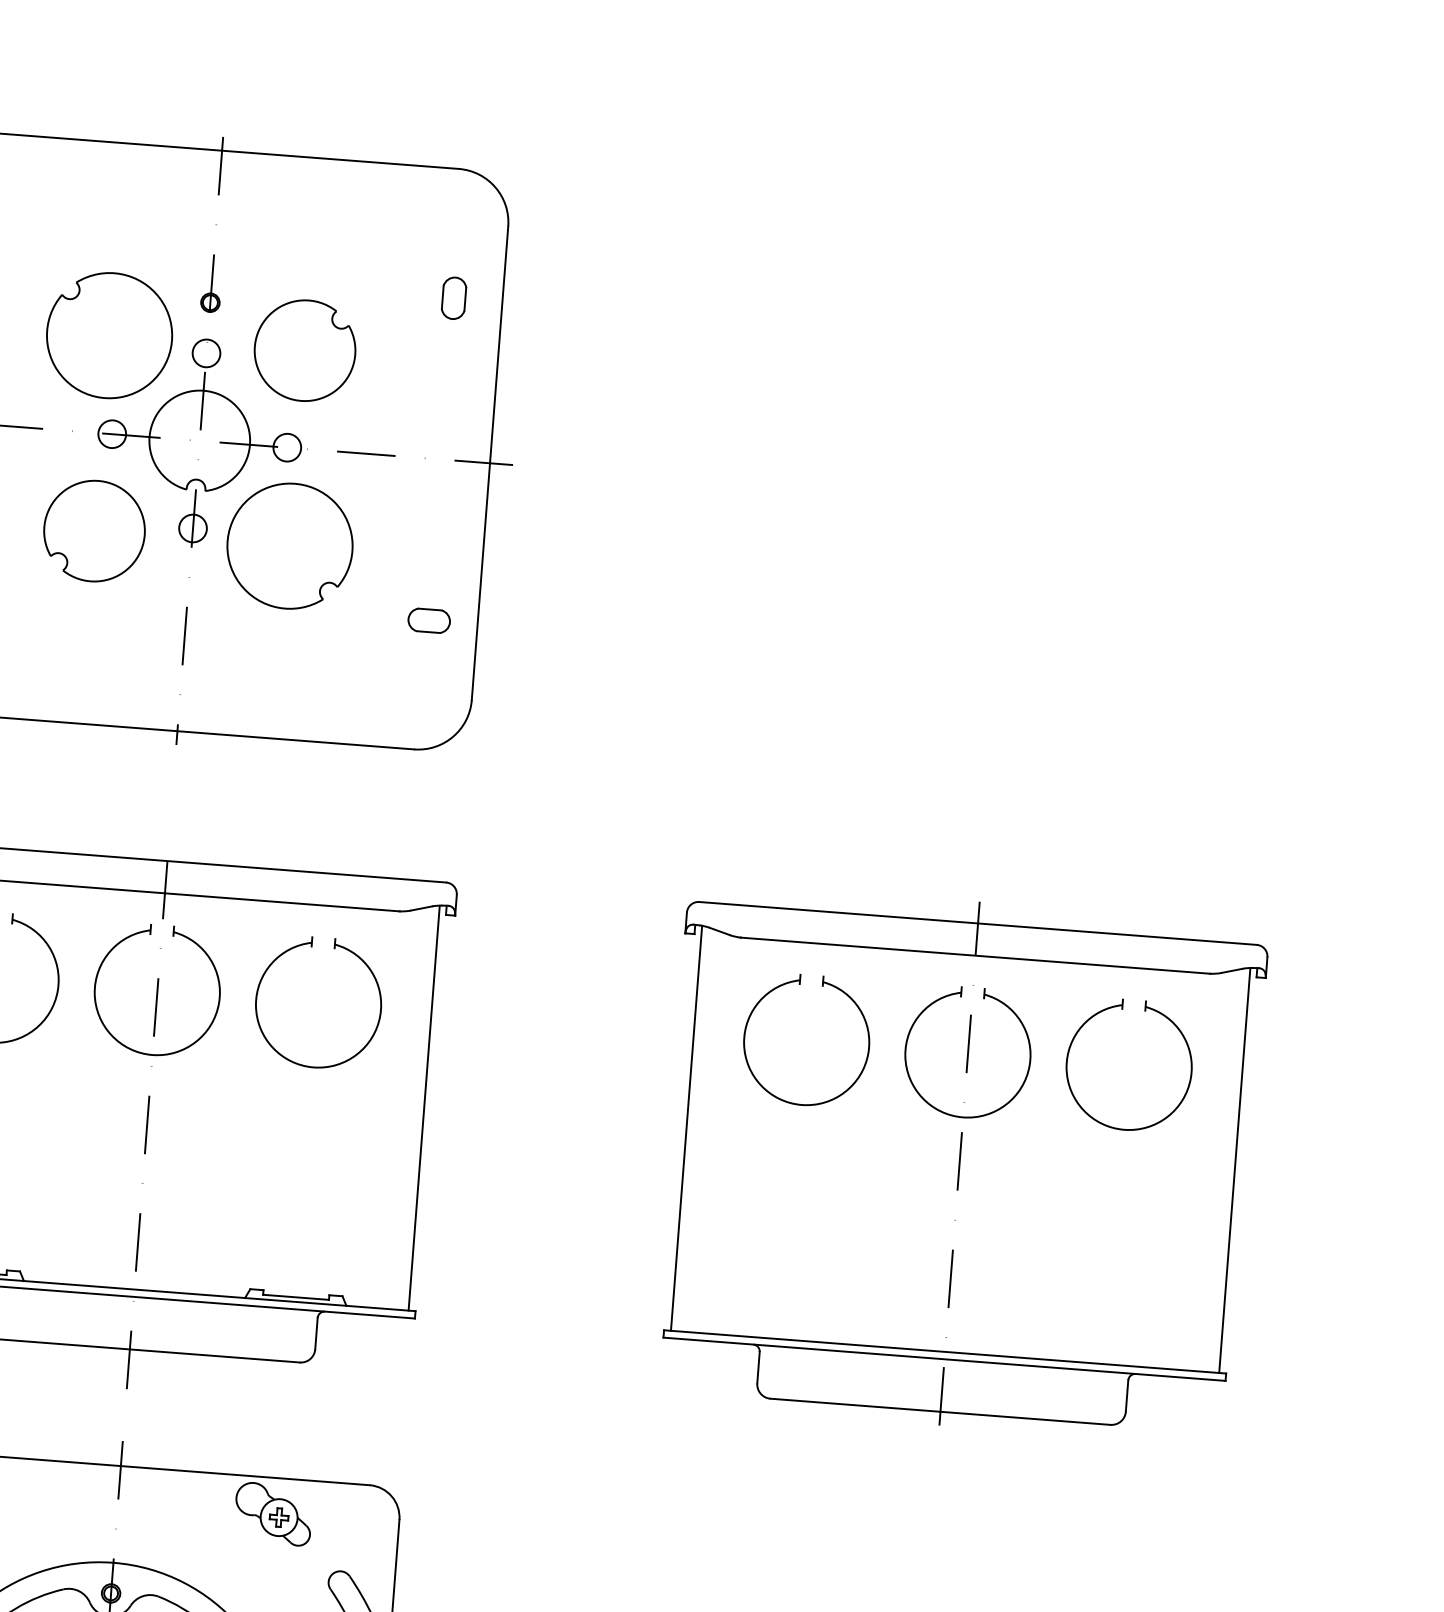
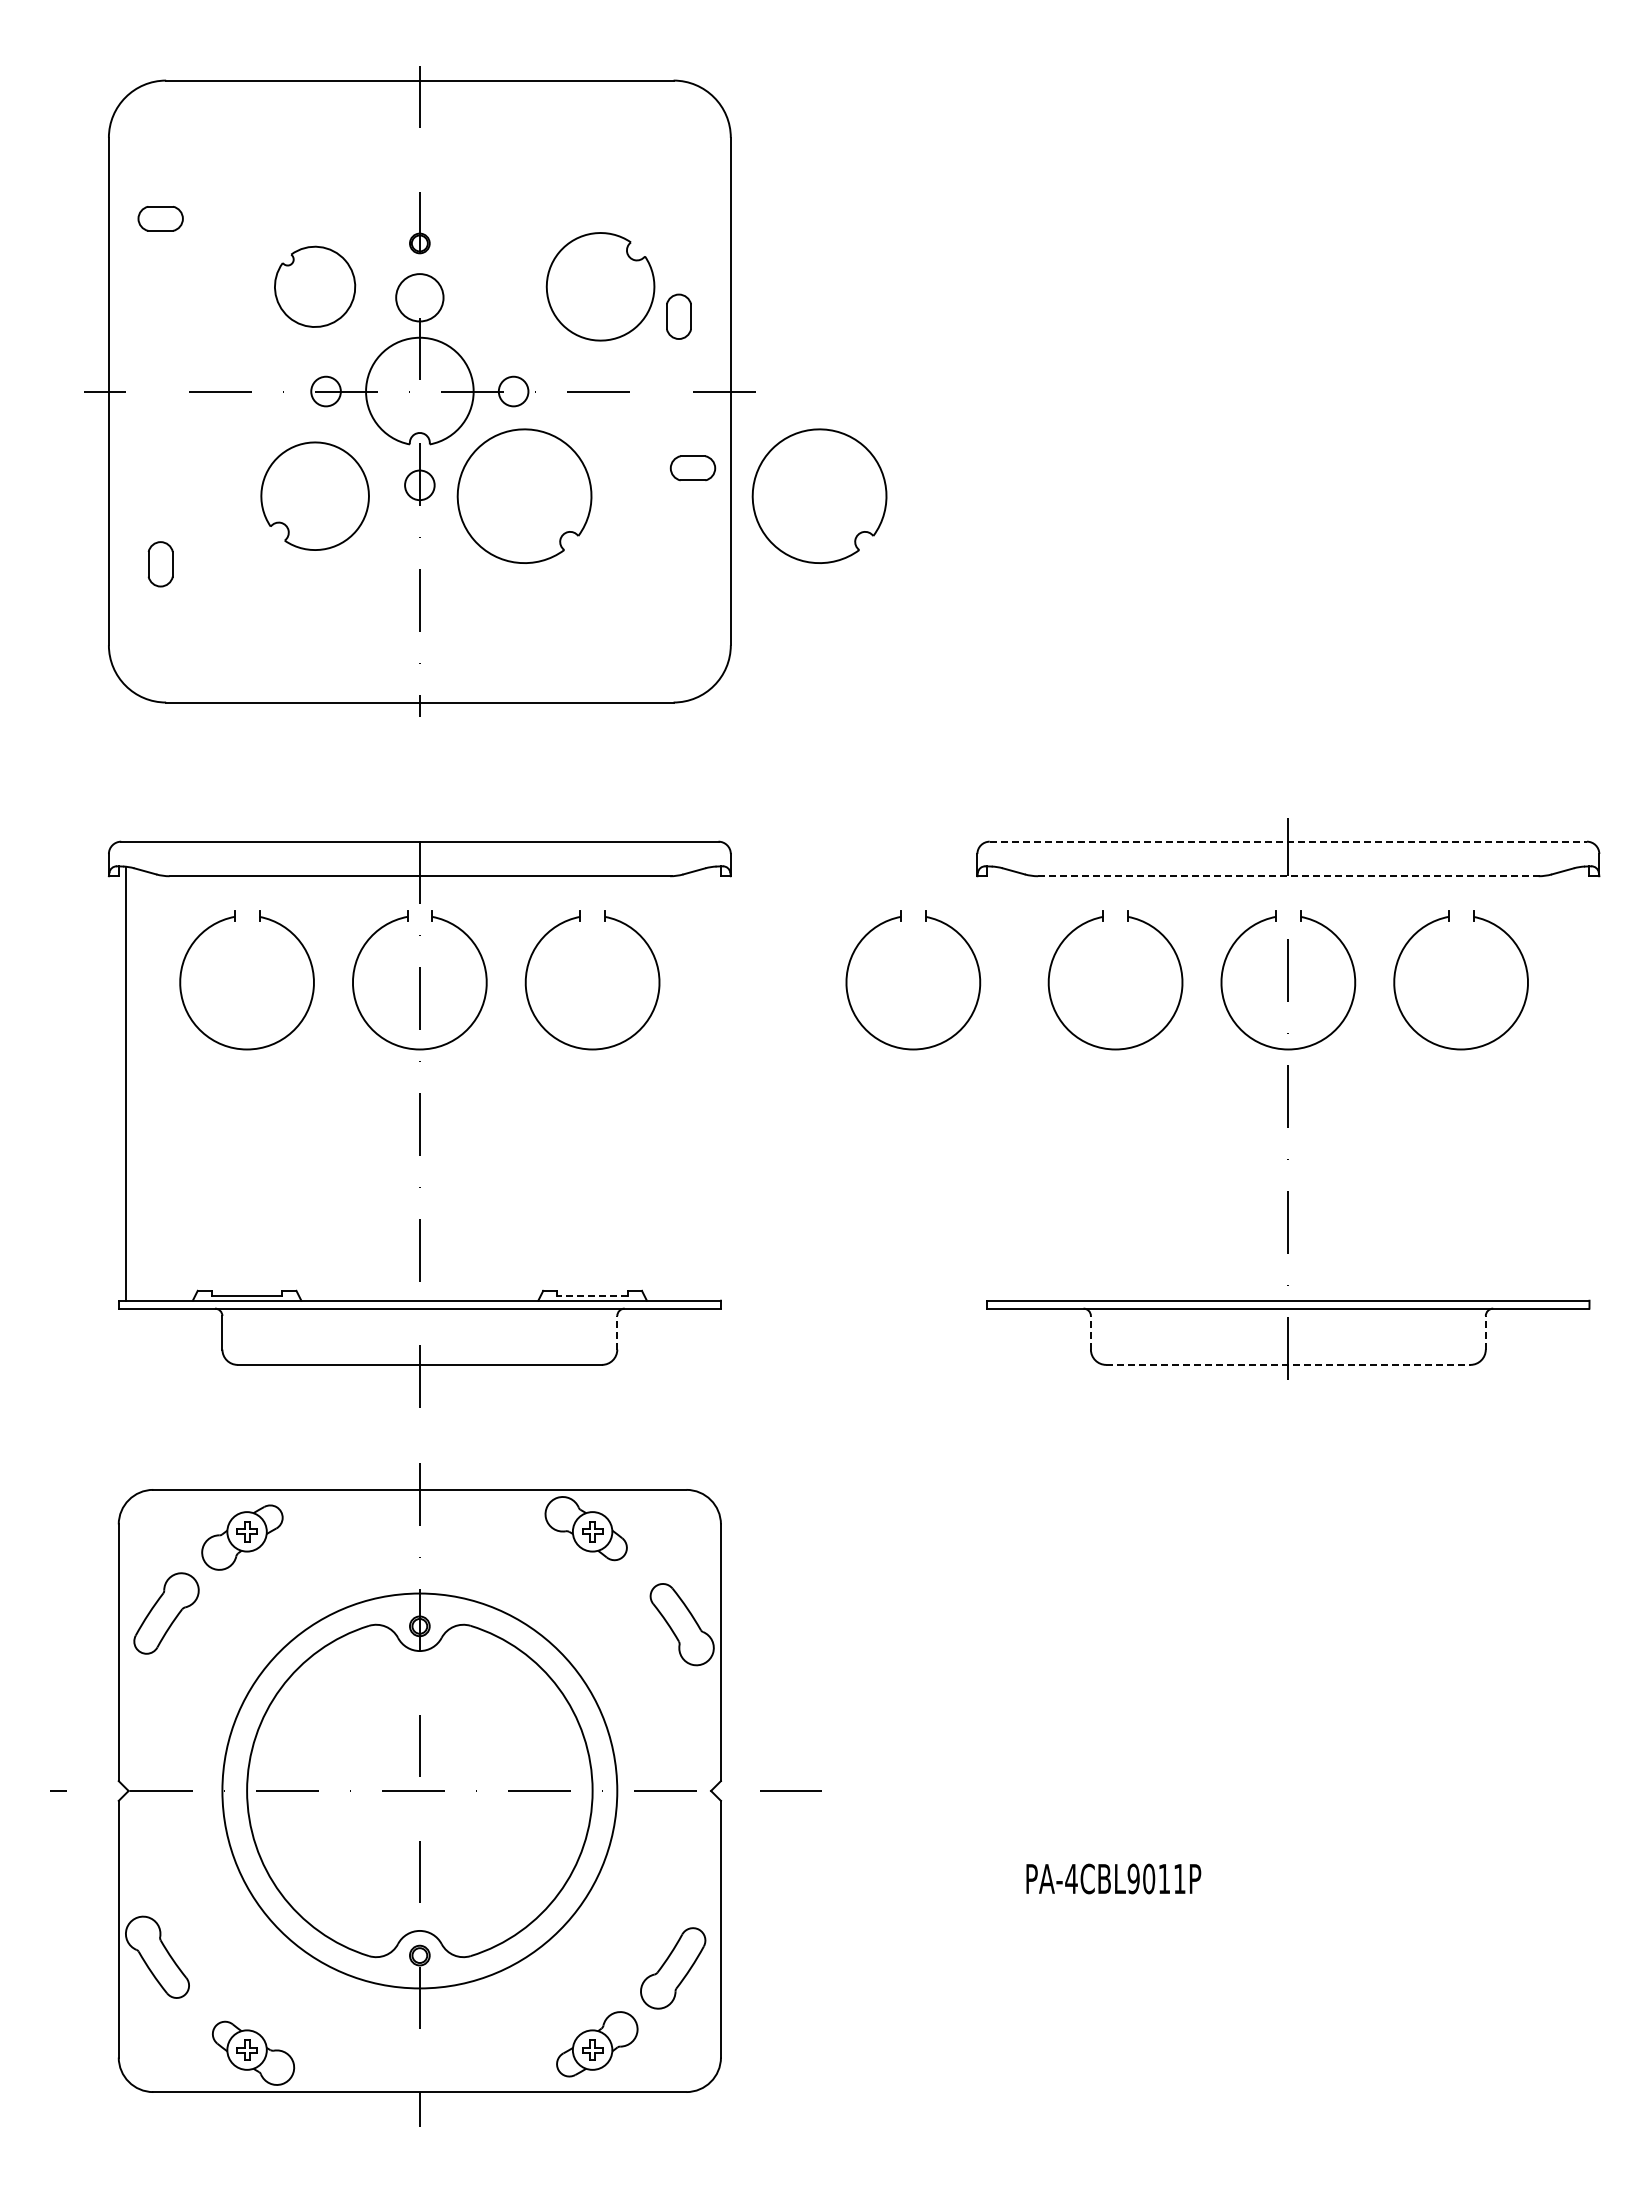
part: (453, 298) -> (678, 316), moved
part: (108, 335) -> (314, 286), size x0.6
part: (304, 350) -> (600, 286), moved
circle: (206, 353) -> (419, 297), size x1.6
part: (565, 566) -> (819, 495), added
part: (428, 620) -> (692, 468), moved
line: (978, 923) -> (1288, 841), solid -> dashed
line: (975, 955) -> (1288, 876), solid -> dashed
part: (611, 970) -> (901, 921), added
line: (424, 1107) -> (713, 1083), removed
line: (686, 1128) -> (994, 1083), removed
line: (1235, 1170) -> (1582, 1083), removed
line: (295, 1297) -> (592, 1295), solid -> dashed
line: (316, 1333) -> (617, 1332), solid -> dashed
line: (758, 1367) -> (1090, 1332), solid -> dashed
line: (1126, 1395) -> (1485, 1332), solid -> dashed
line: (940, 1411) -> (1288, 1364), solid -> dashed

